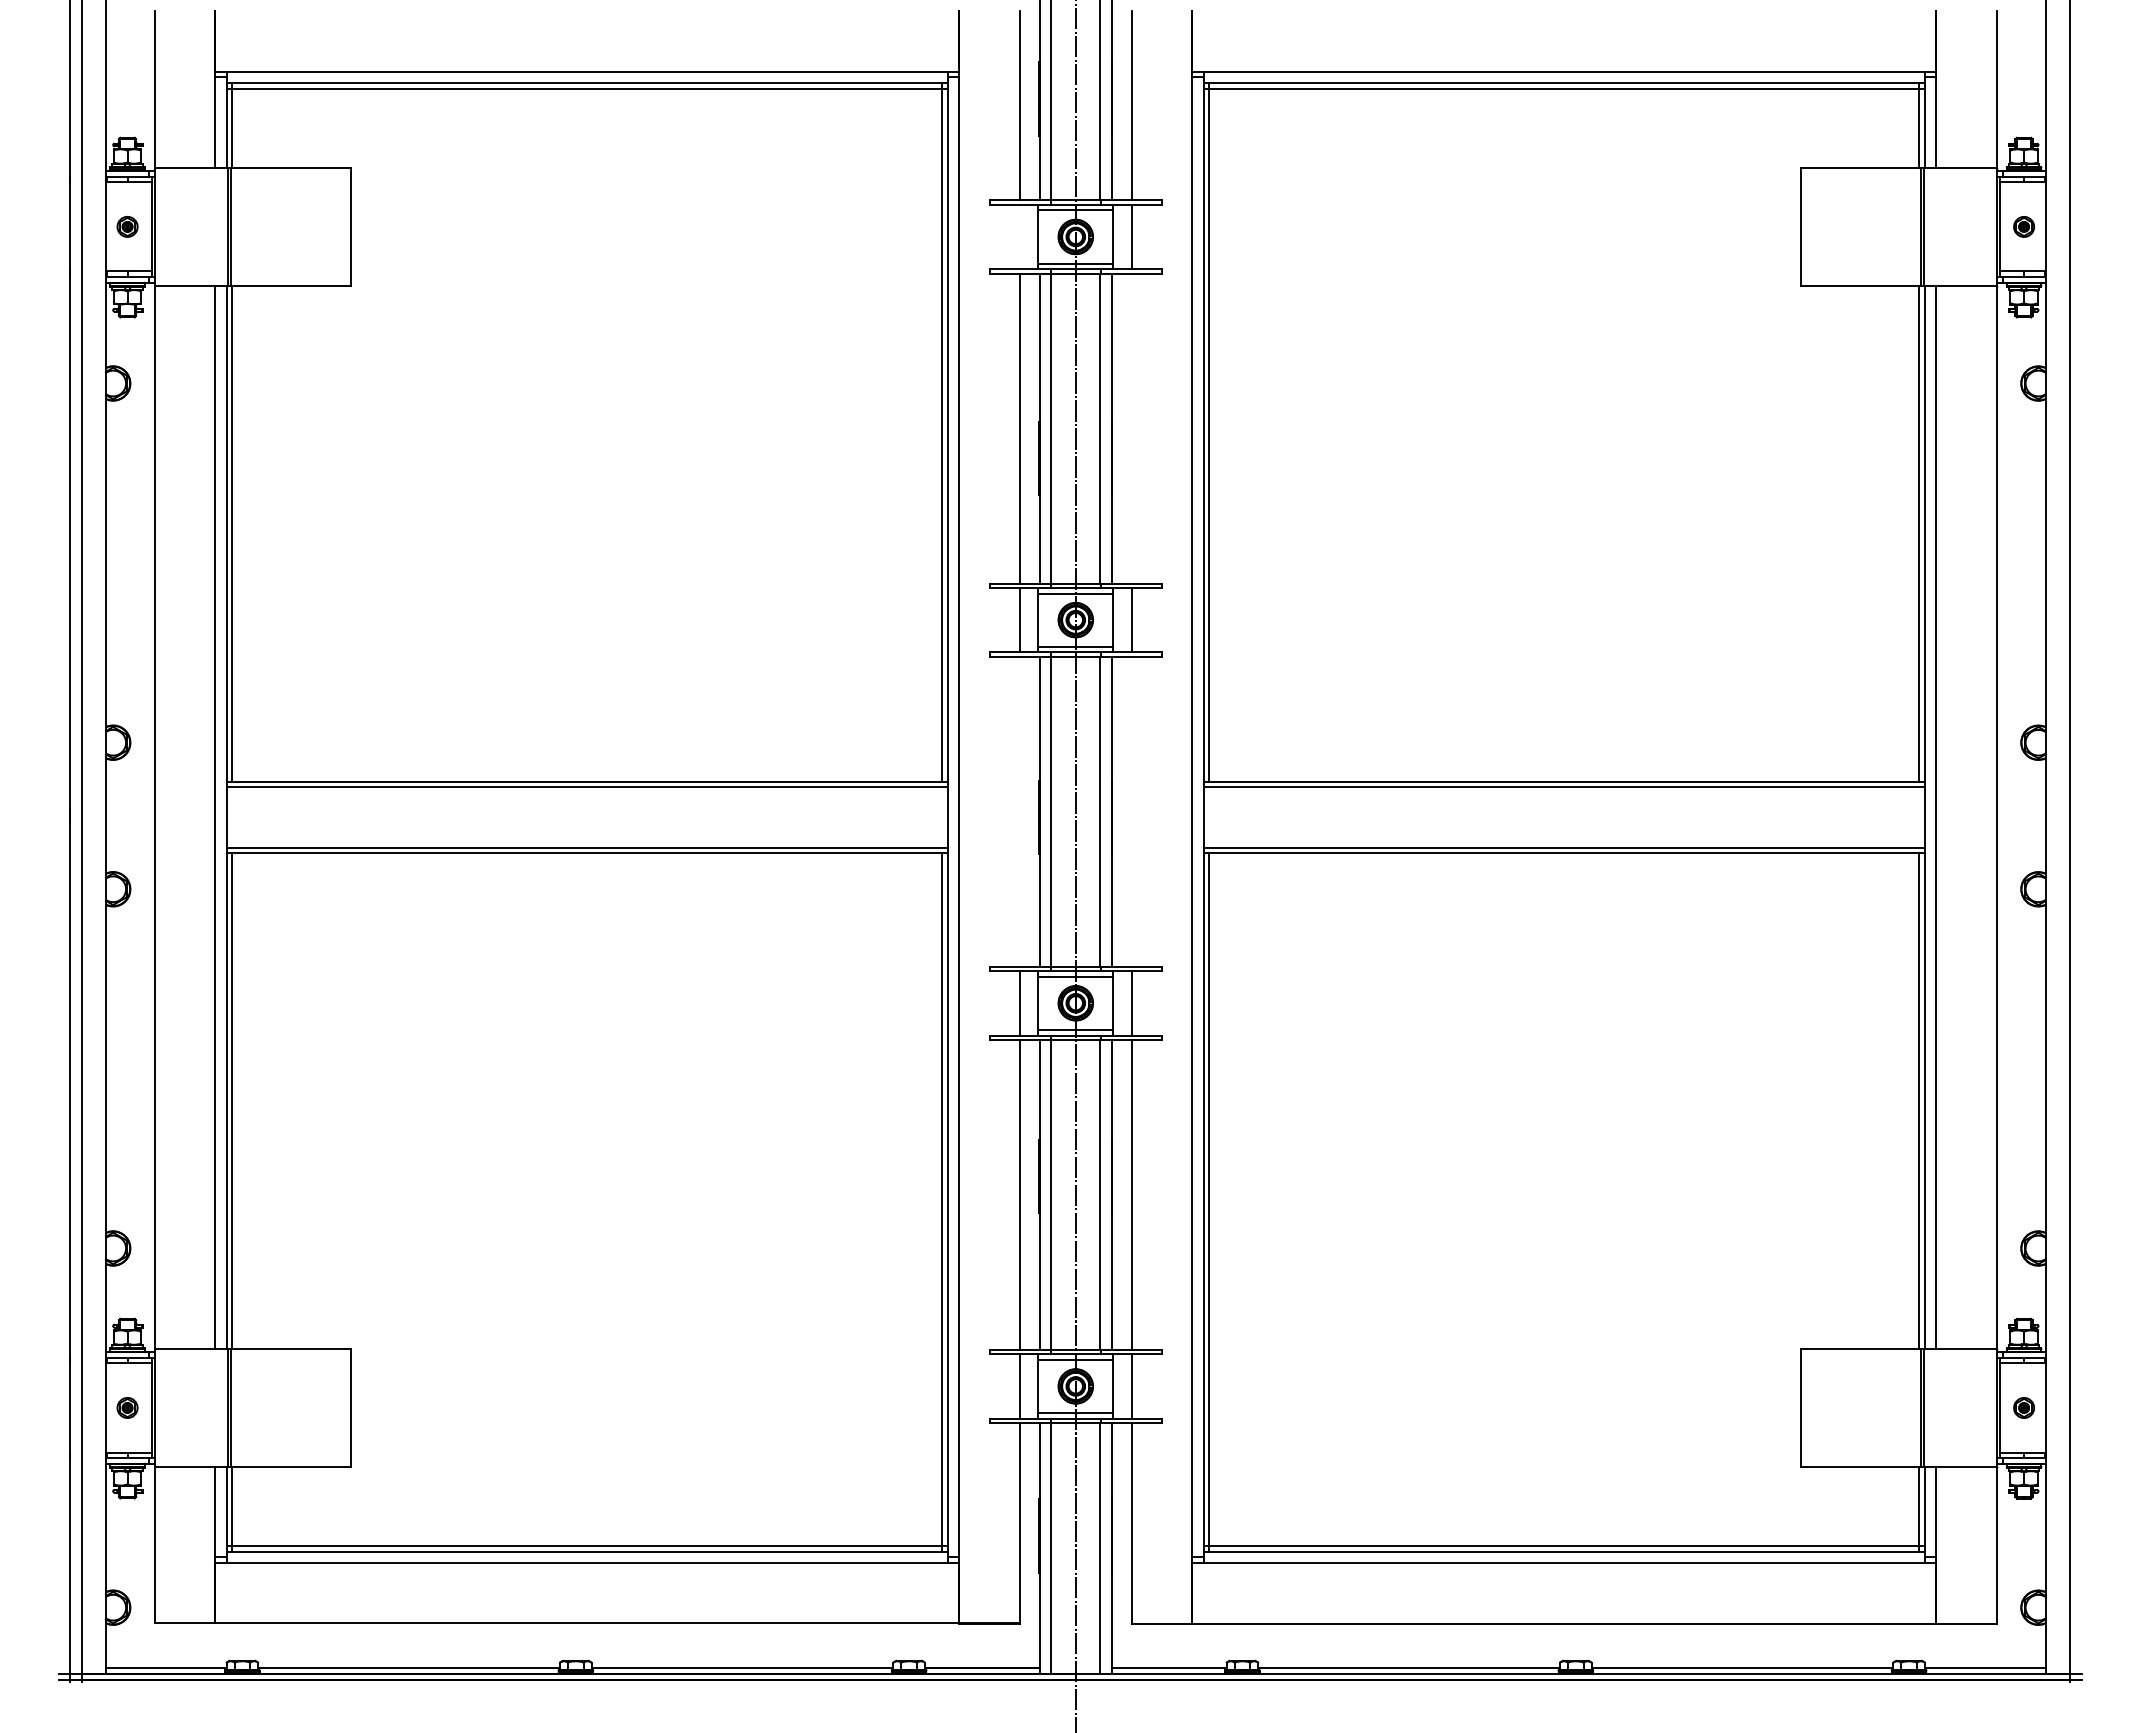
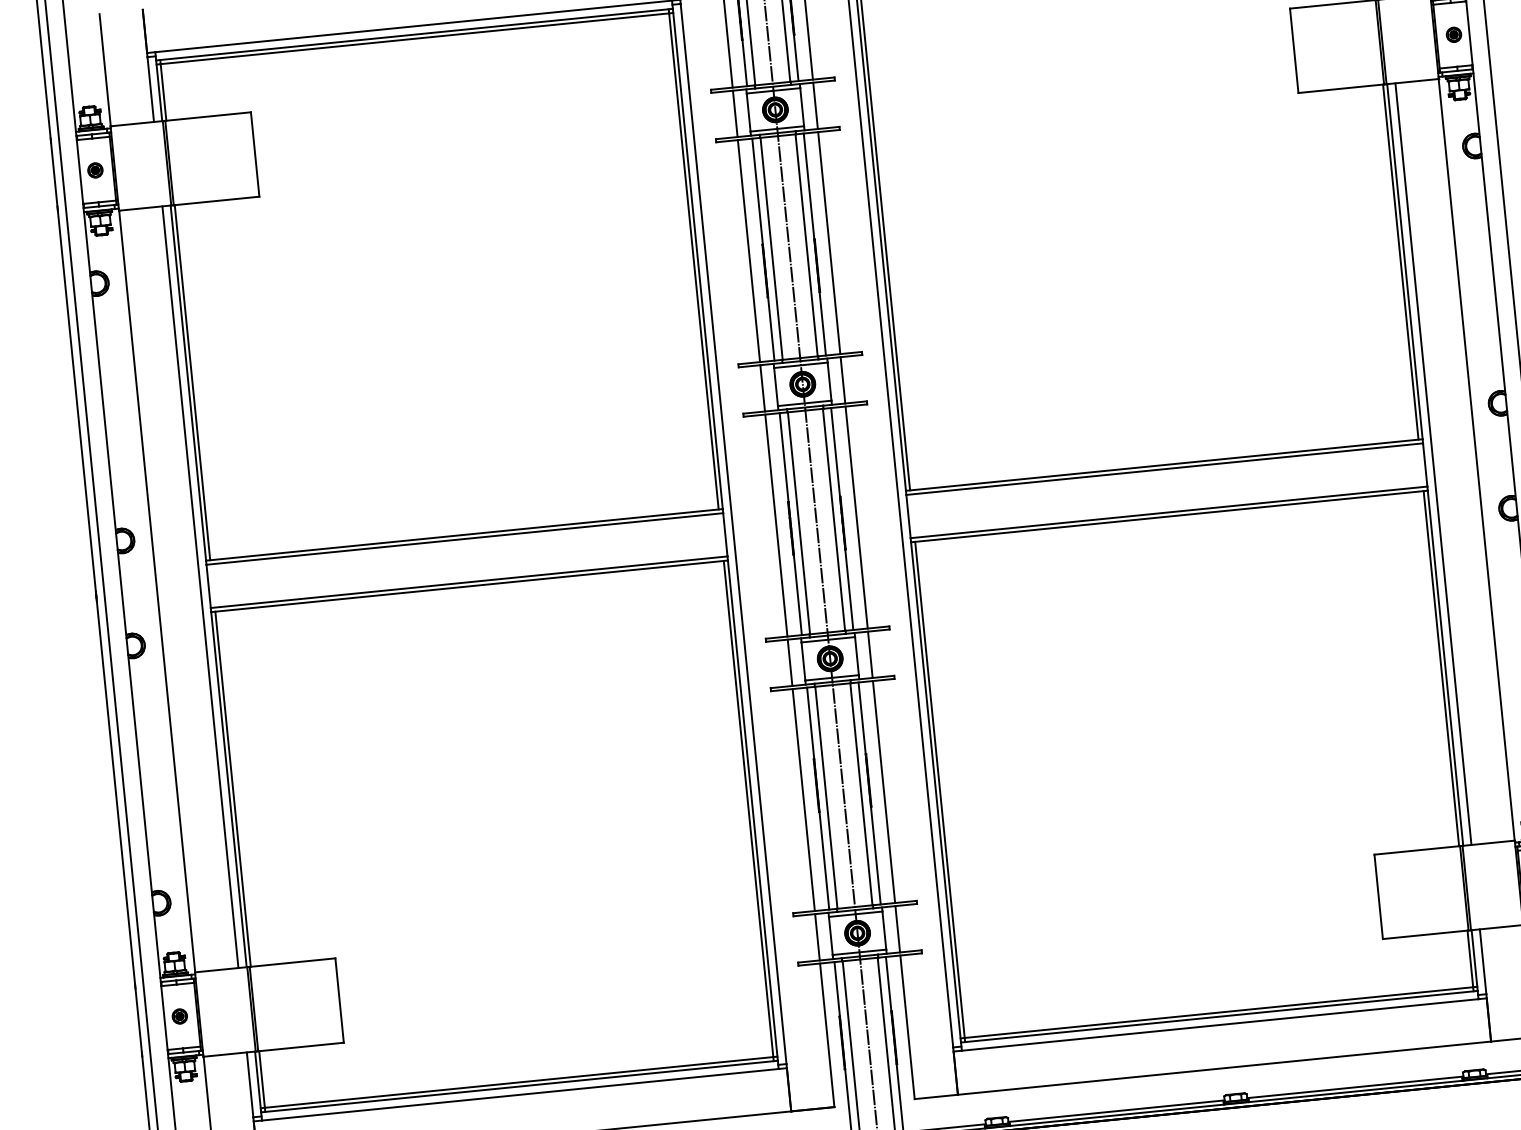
line: (1019, 236) -> (735, 113), added
line: (1131, 428) -> (829, 243), added
line: (1019, 811) -> (776, 525), added
line: (1131, 811) -> (856, 517), added

